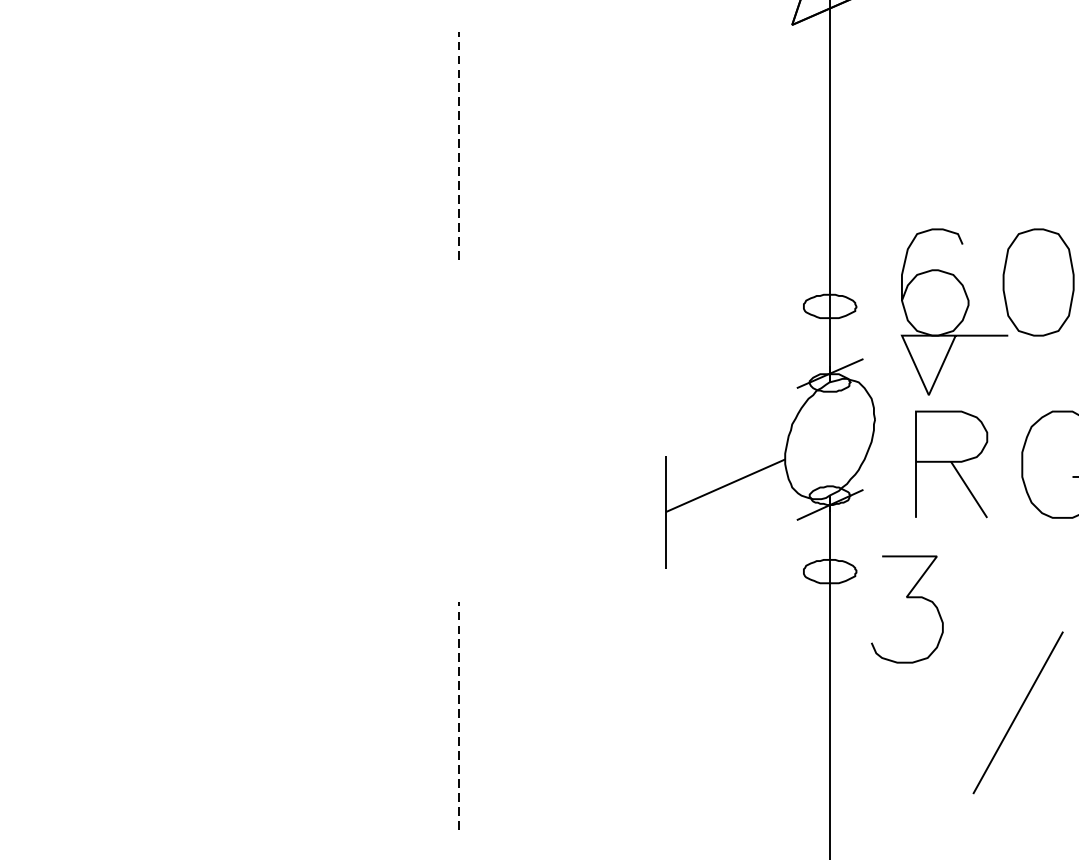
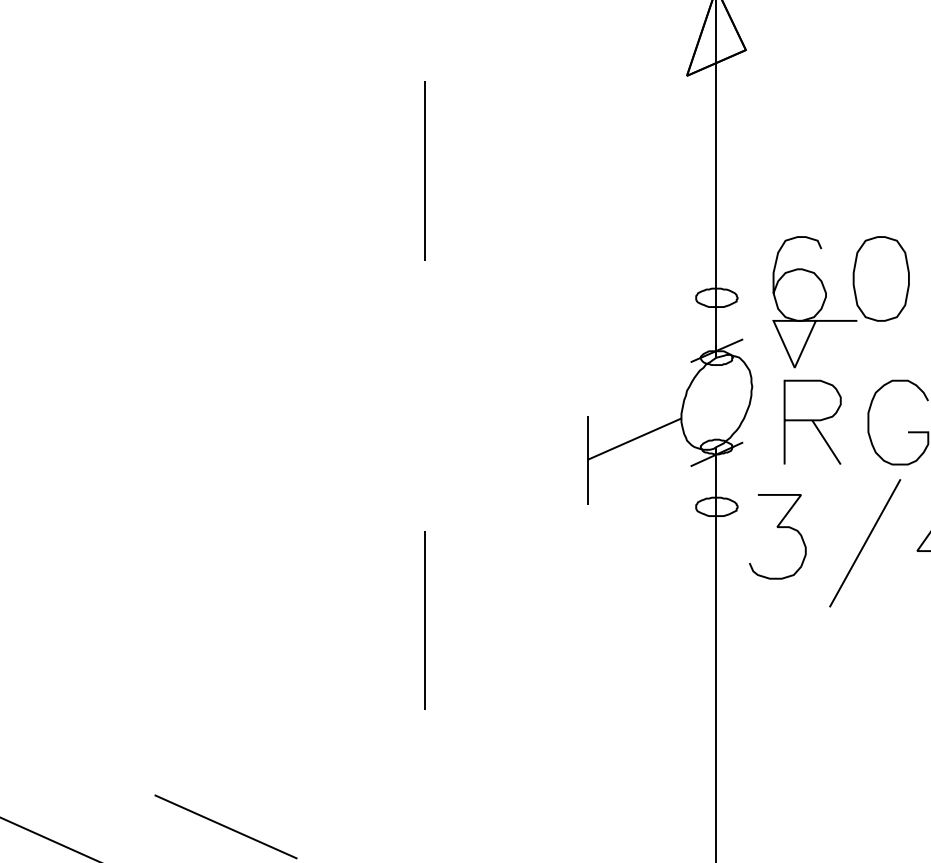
line: (459, 146) -> (424, 171), dashed -> solid
line: (1018, 713) -> (865, 543), moved
line: (459, 715) -> (424, 620), dashed -> solid

